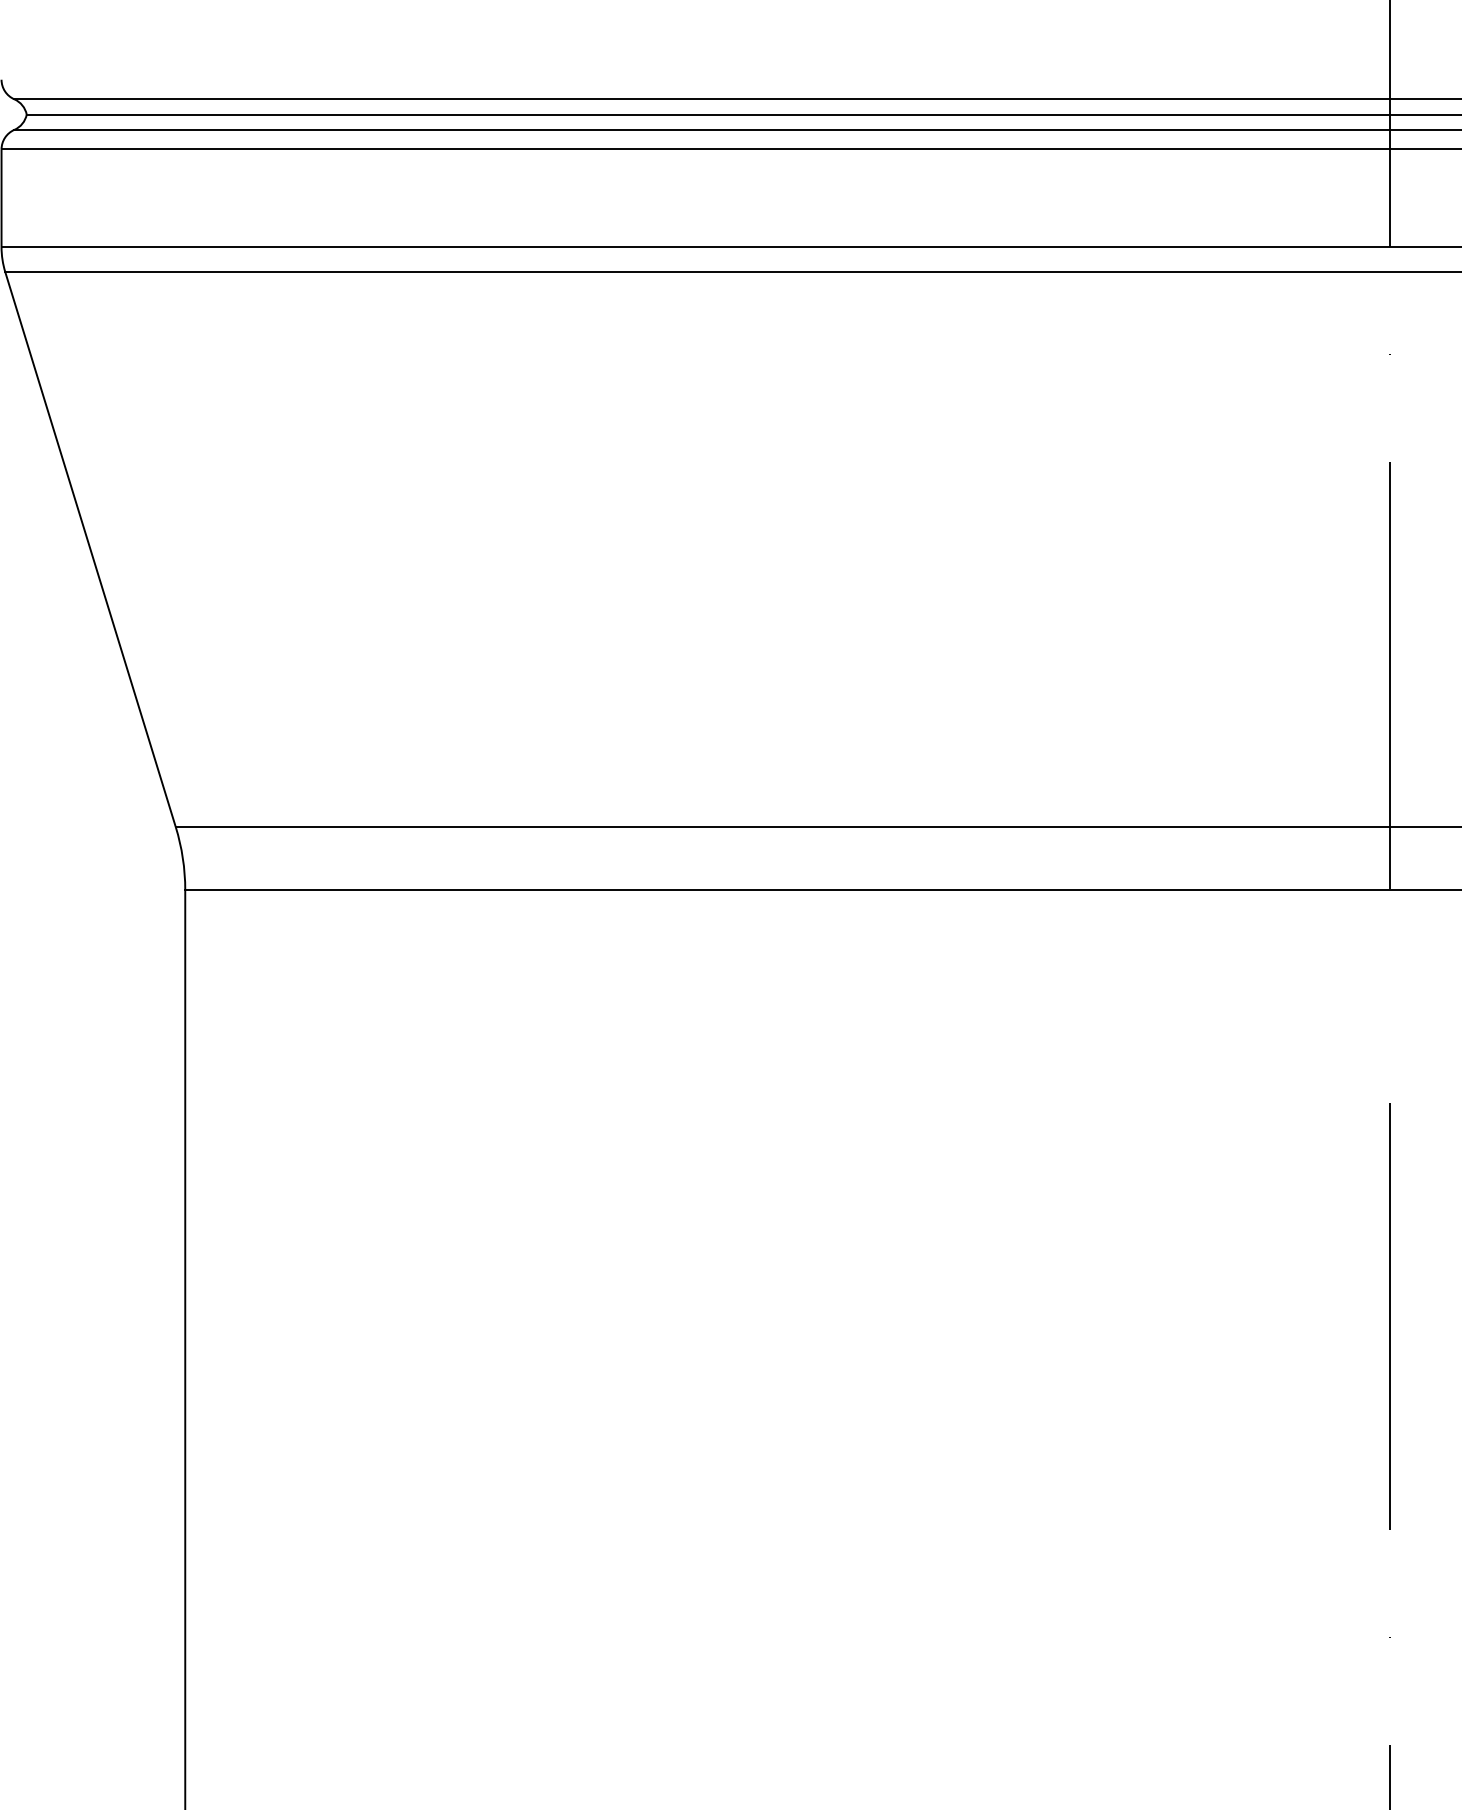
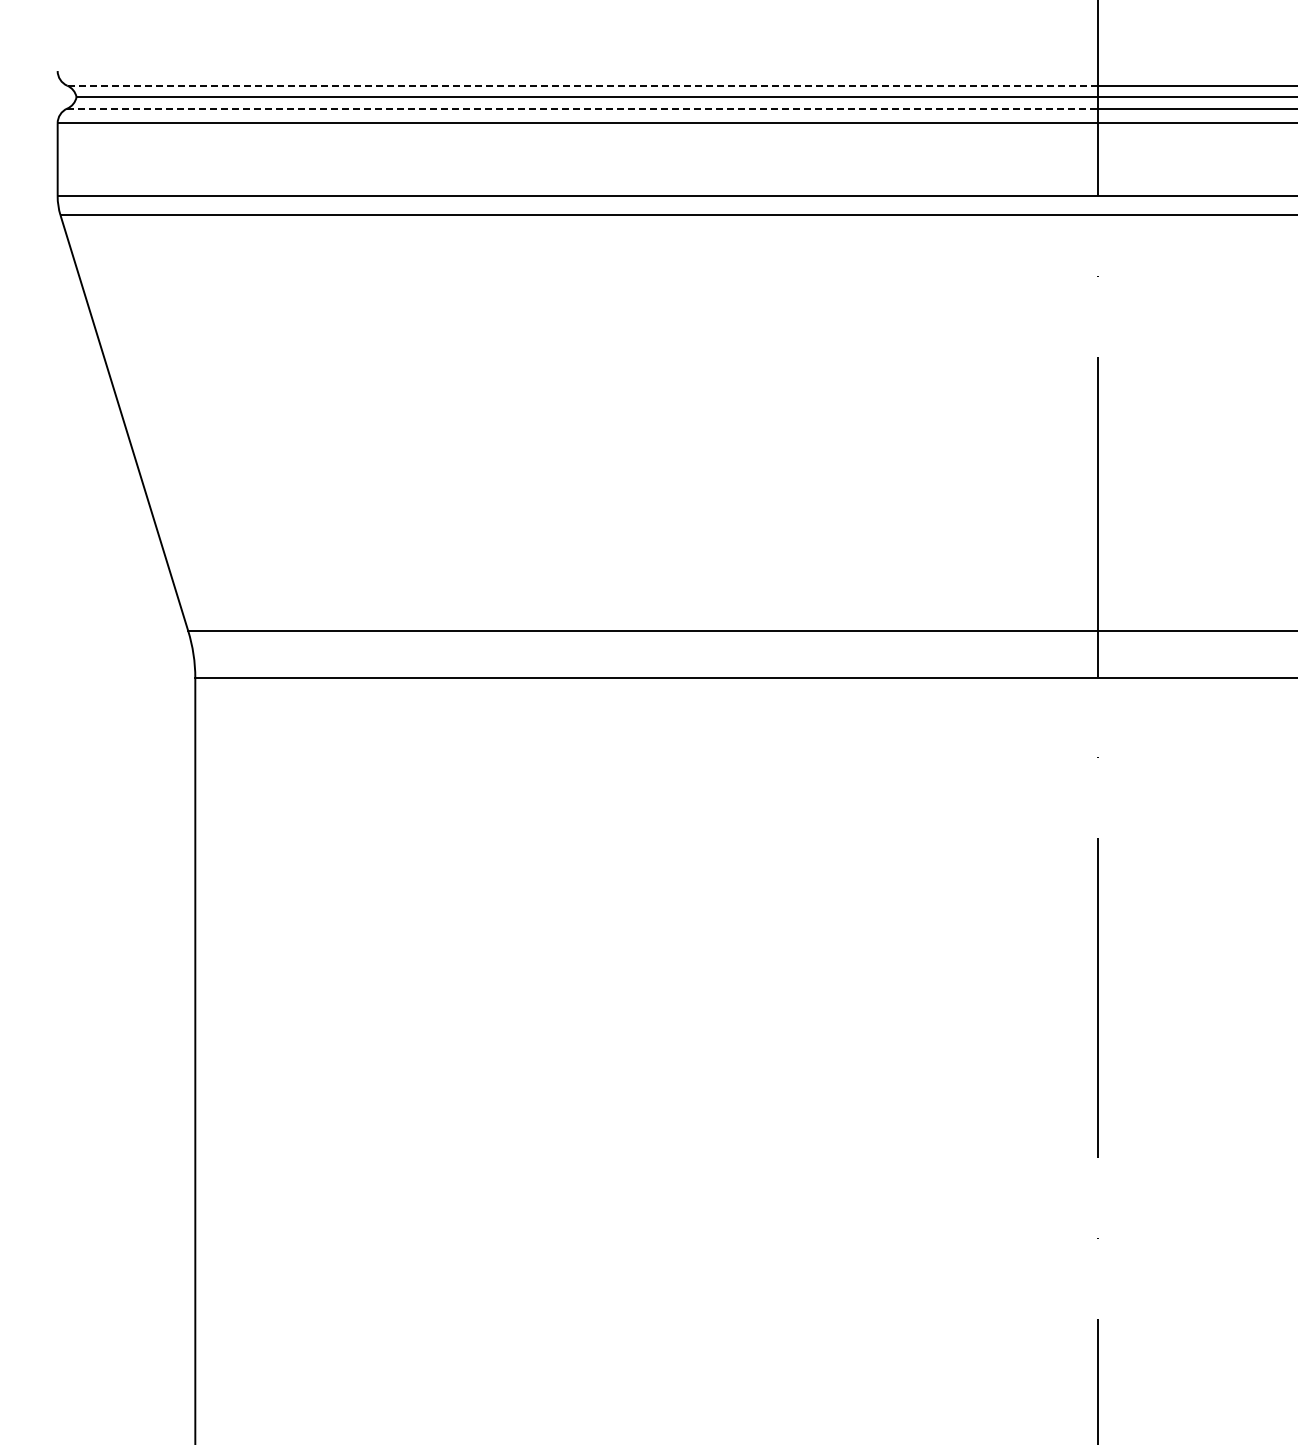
line: (702, 99) -> (582, 85), solid -> dashed
line: (703, 129) -> (583, 108), solid -> dashed

